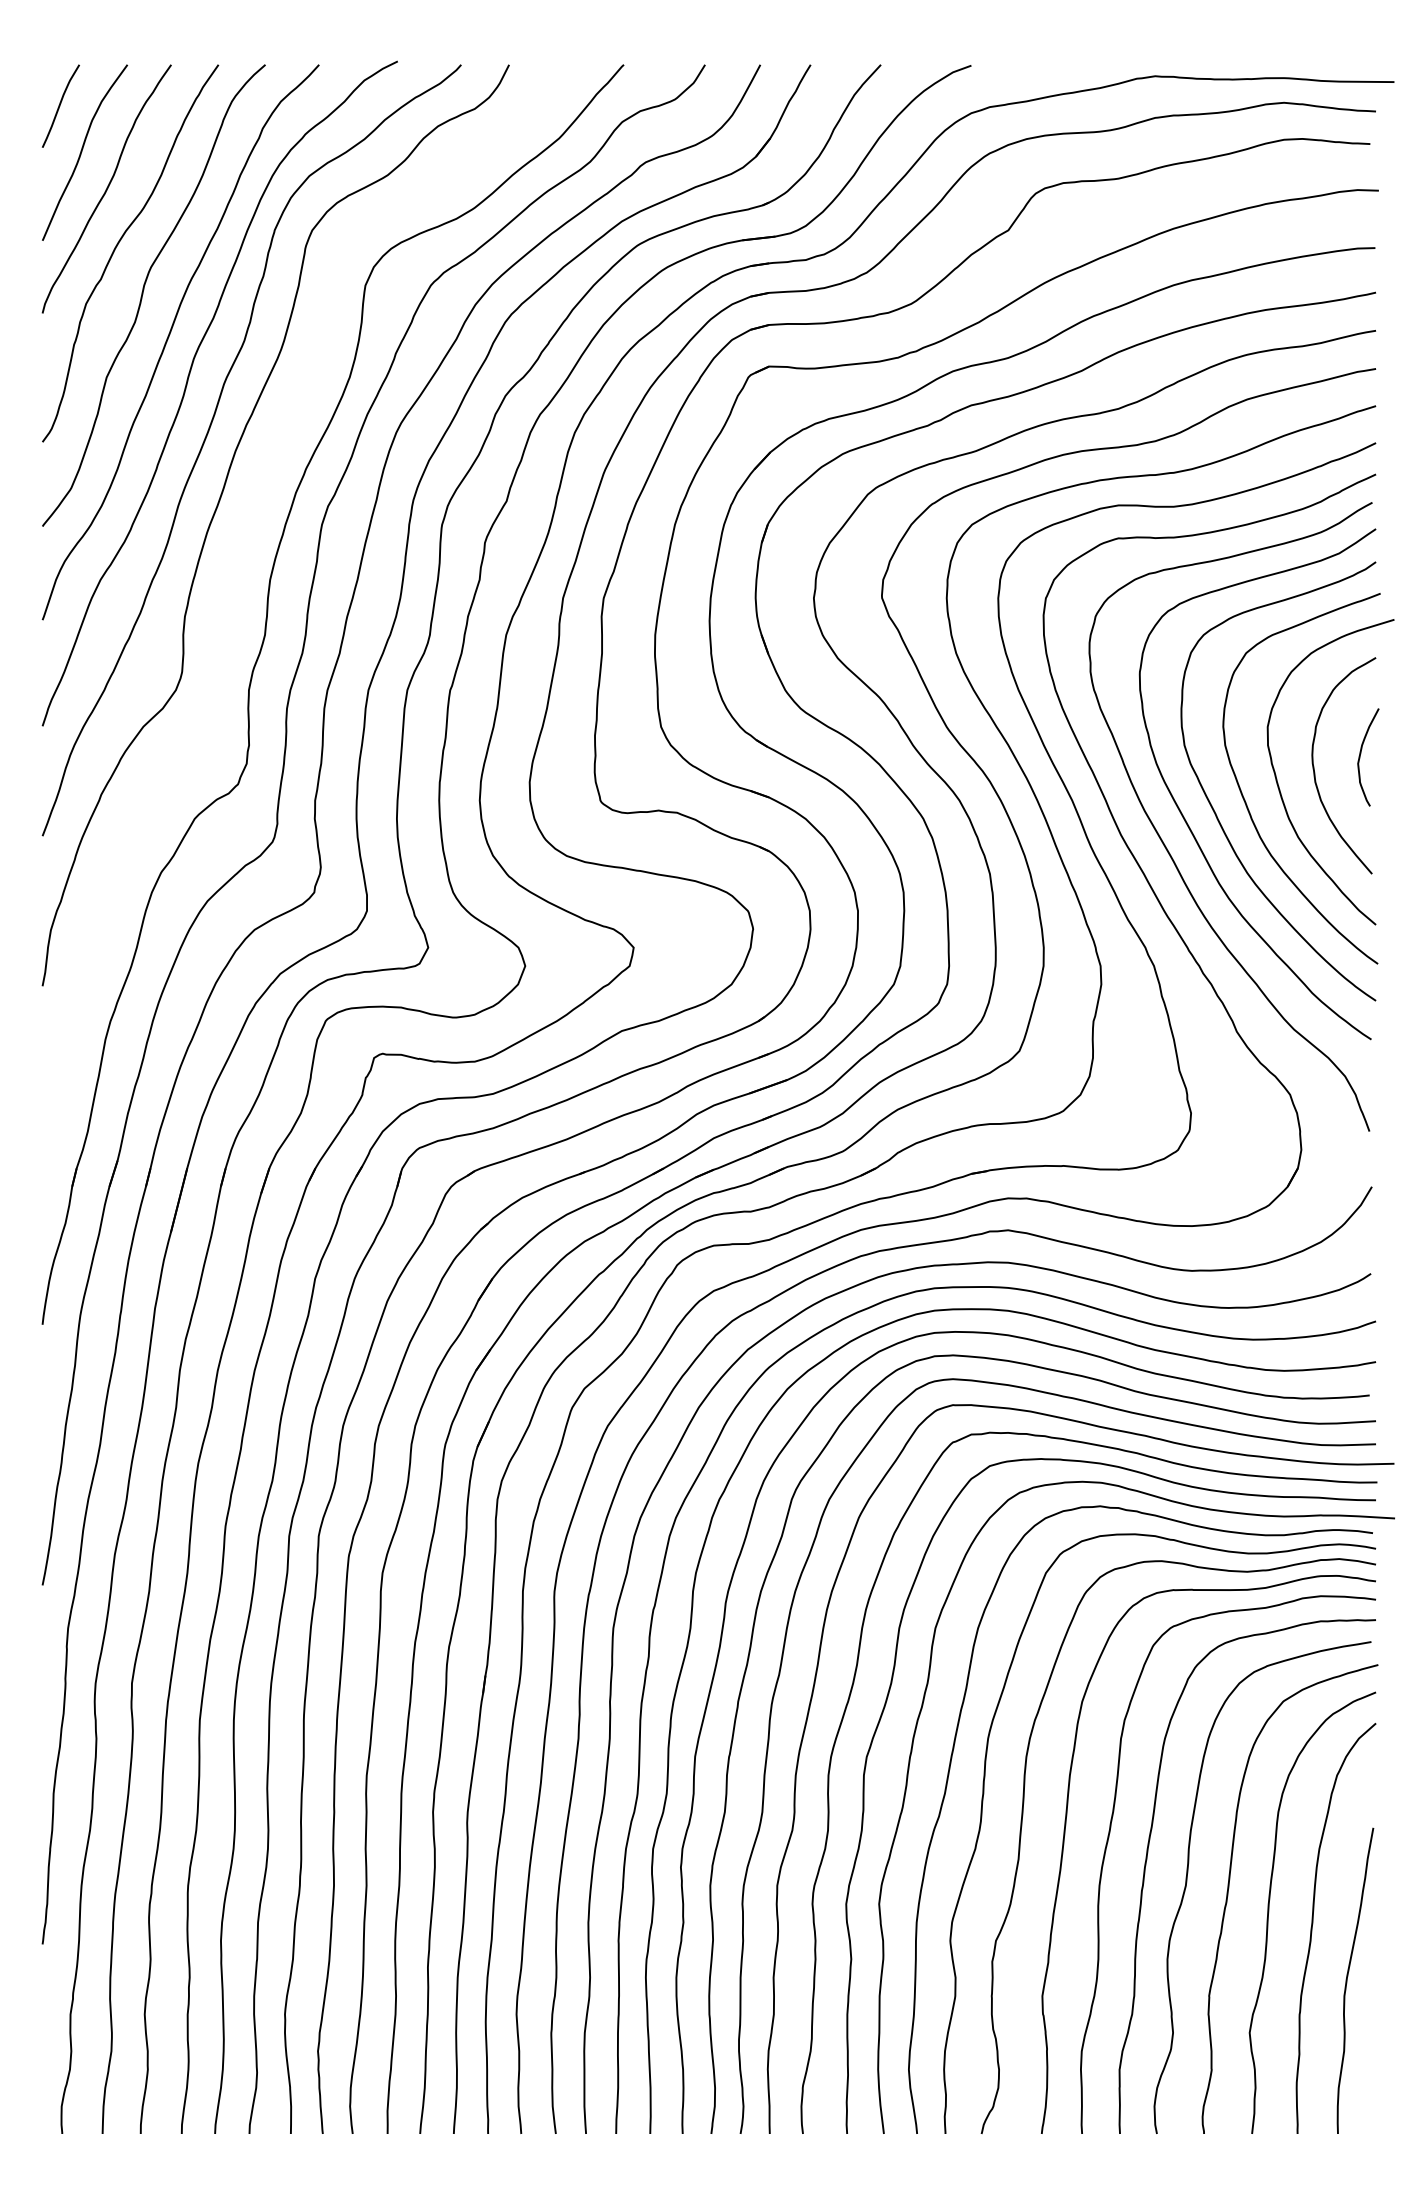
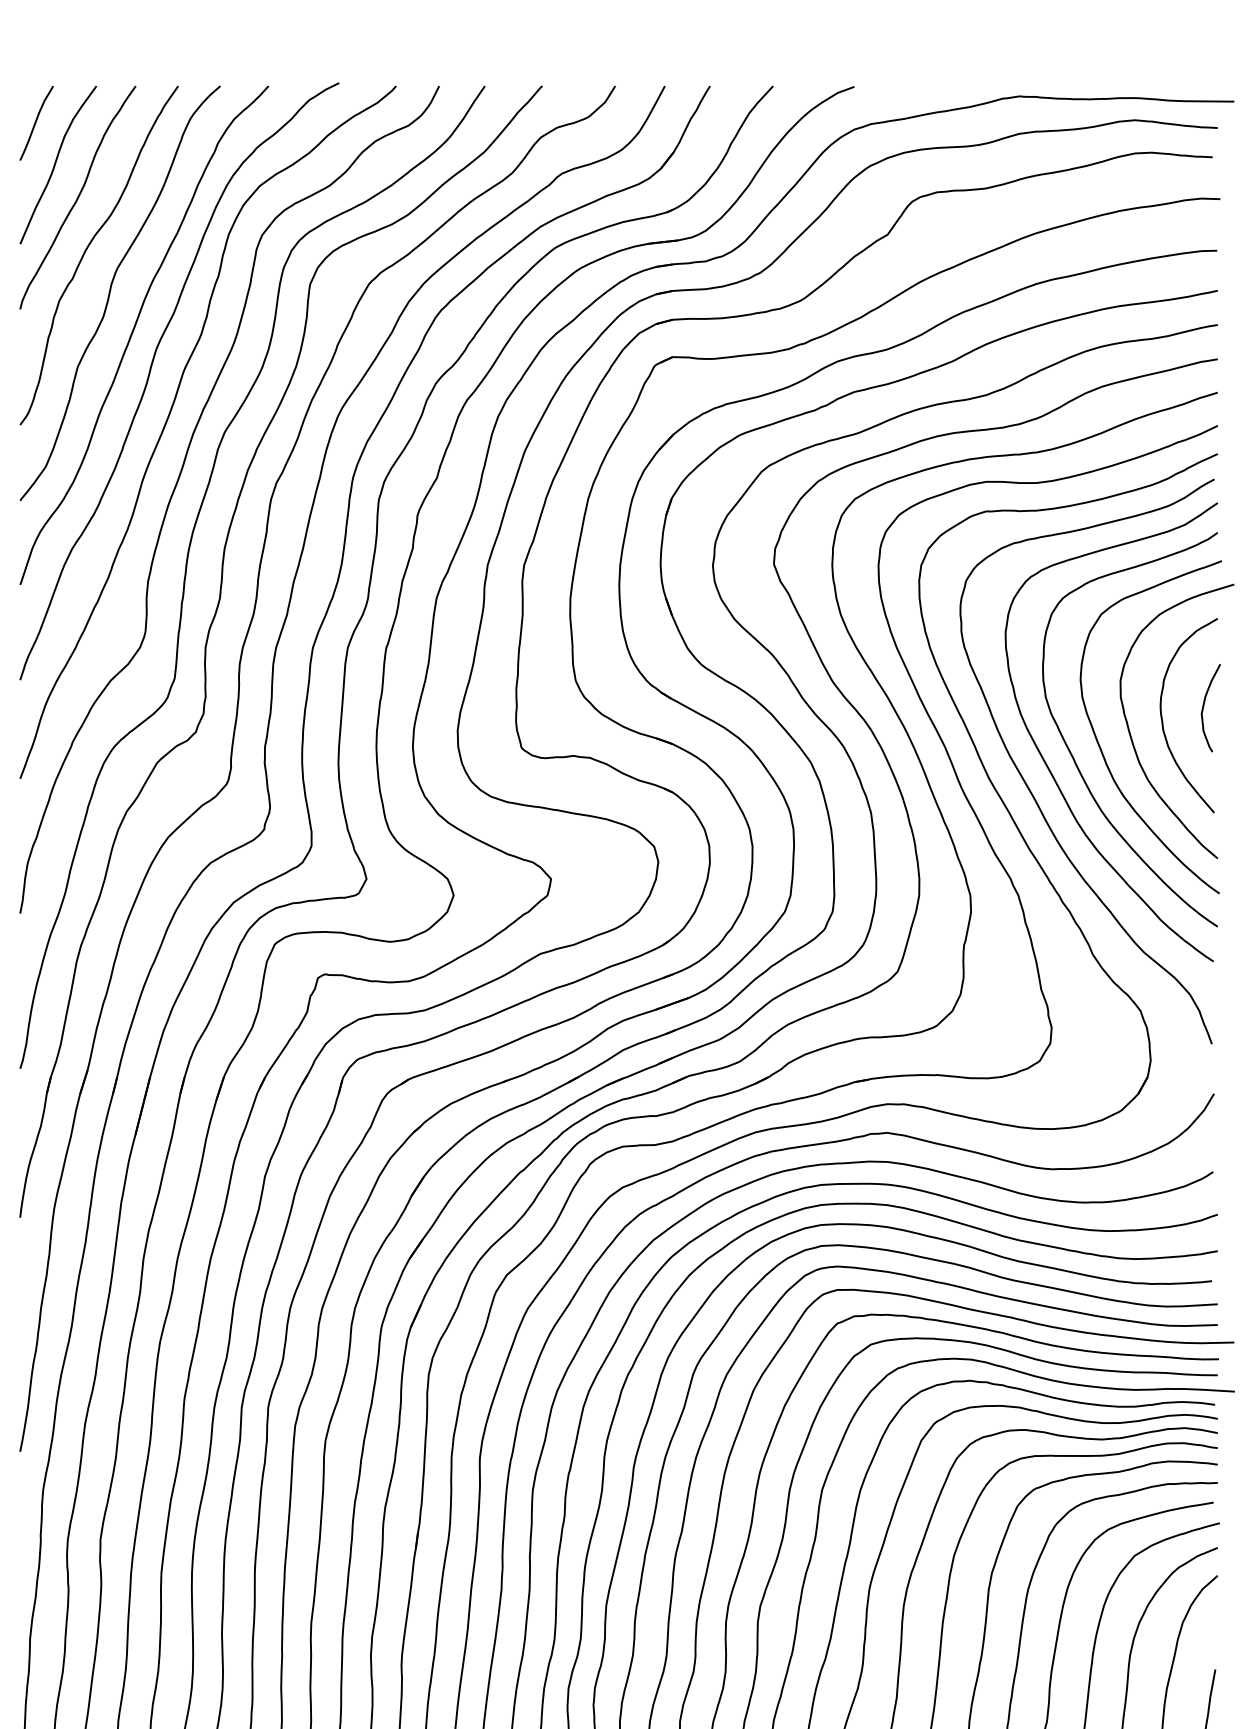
curve: (228, 603) -> (187, 569), added

